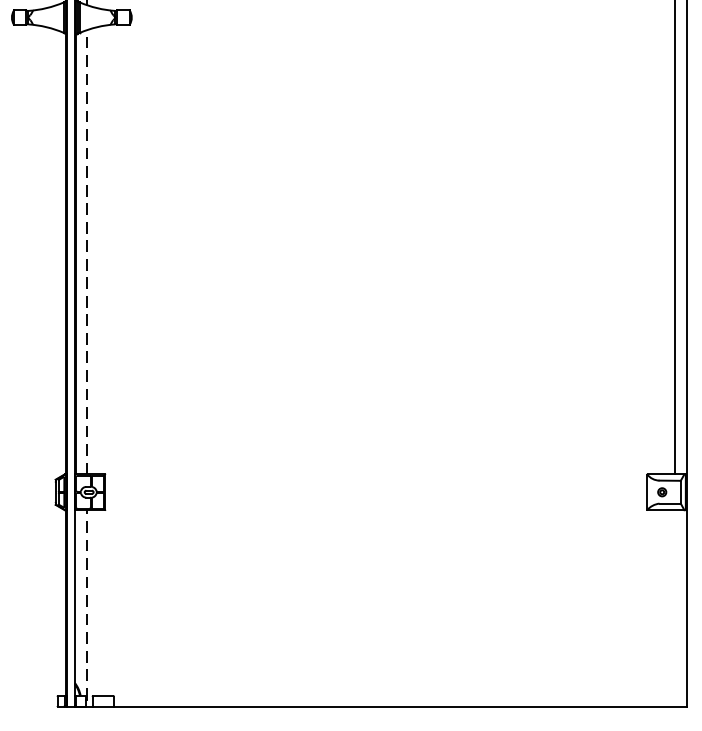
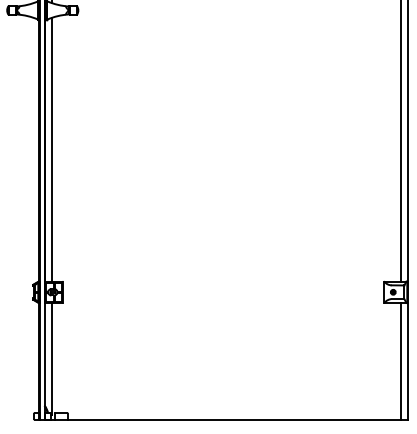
line: (86, 251) -> (51, 149), dashed -> solid
line: (86, 603) -> (51, 358), dashed -> solid
line: (676, 607) -> (401, 360), added

